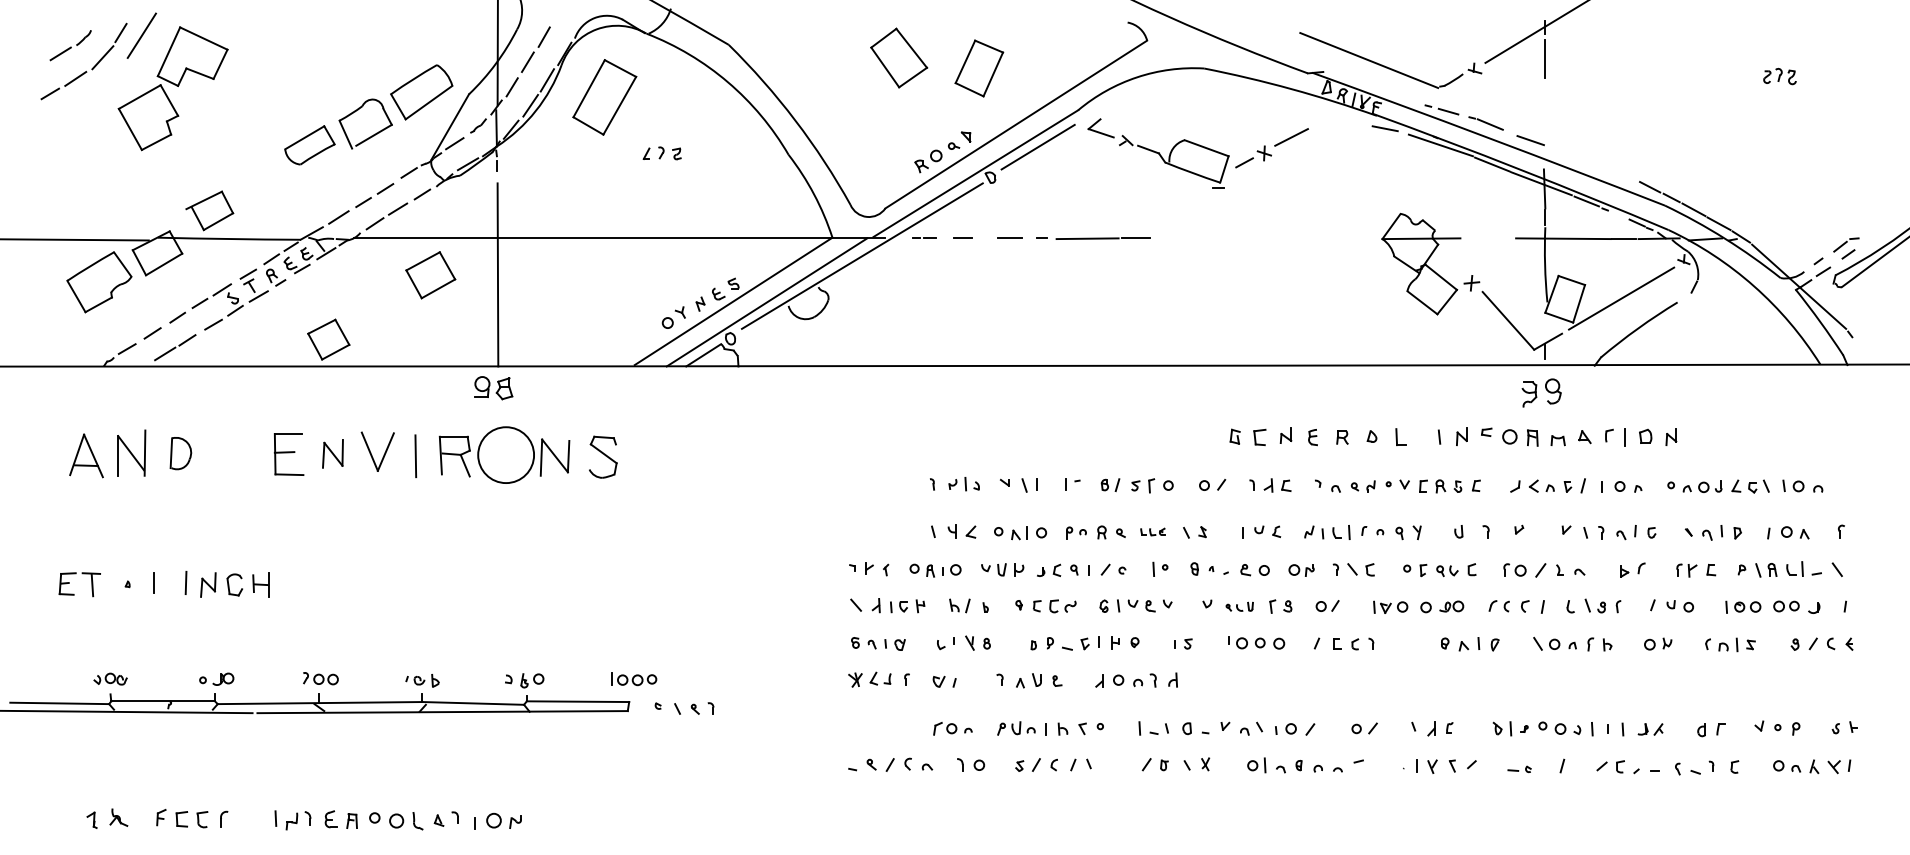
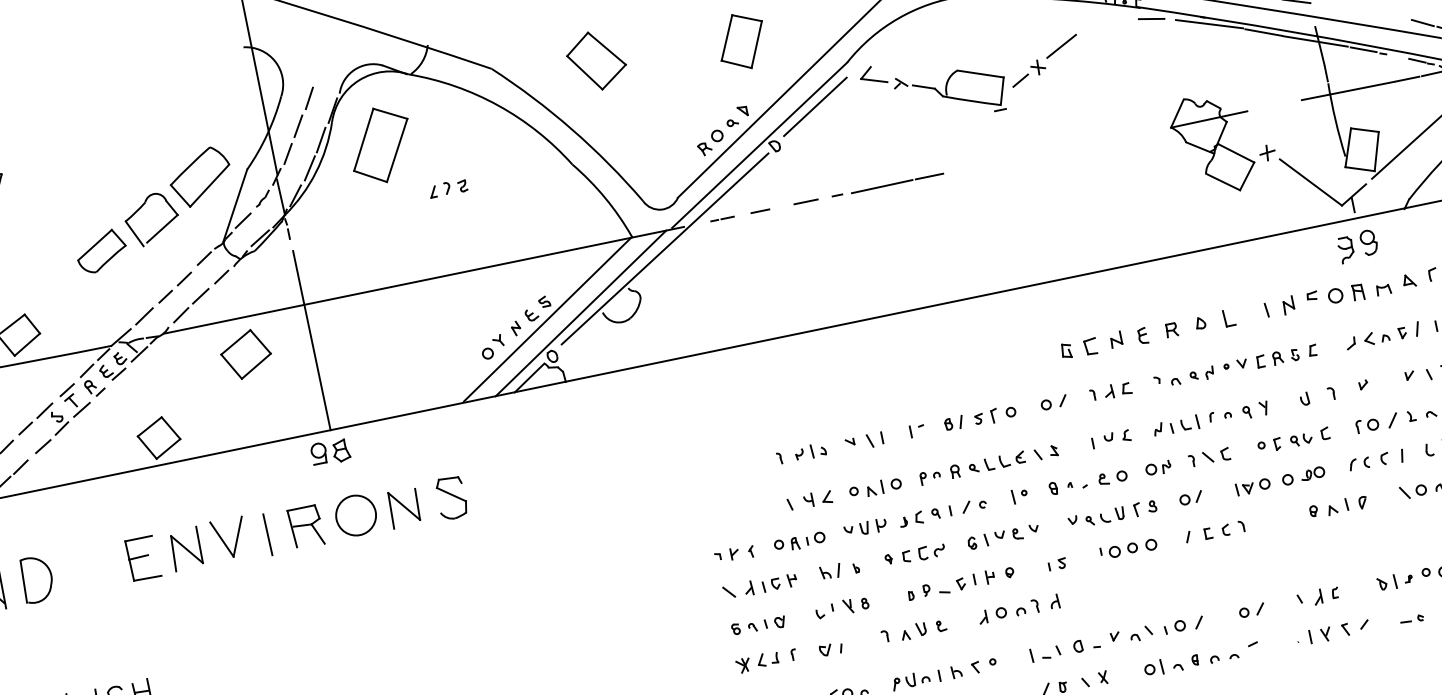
part: (899, 57) -> (596, 60), moved
part: (180, 453) -> (36, 579), size x1.43
part: (332, 453) -> (185, 548), size x1.43
circle: (506, 455) -> (356, 515), size x0.71
part: (1152, 531) -> (1004, 460), size x1.67
part: (1239, 606) -> (1104, 516), size x1.43

